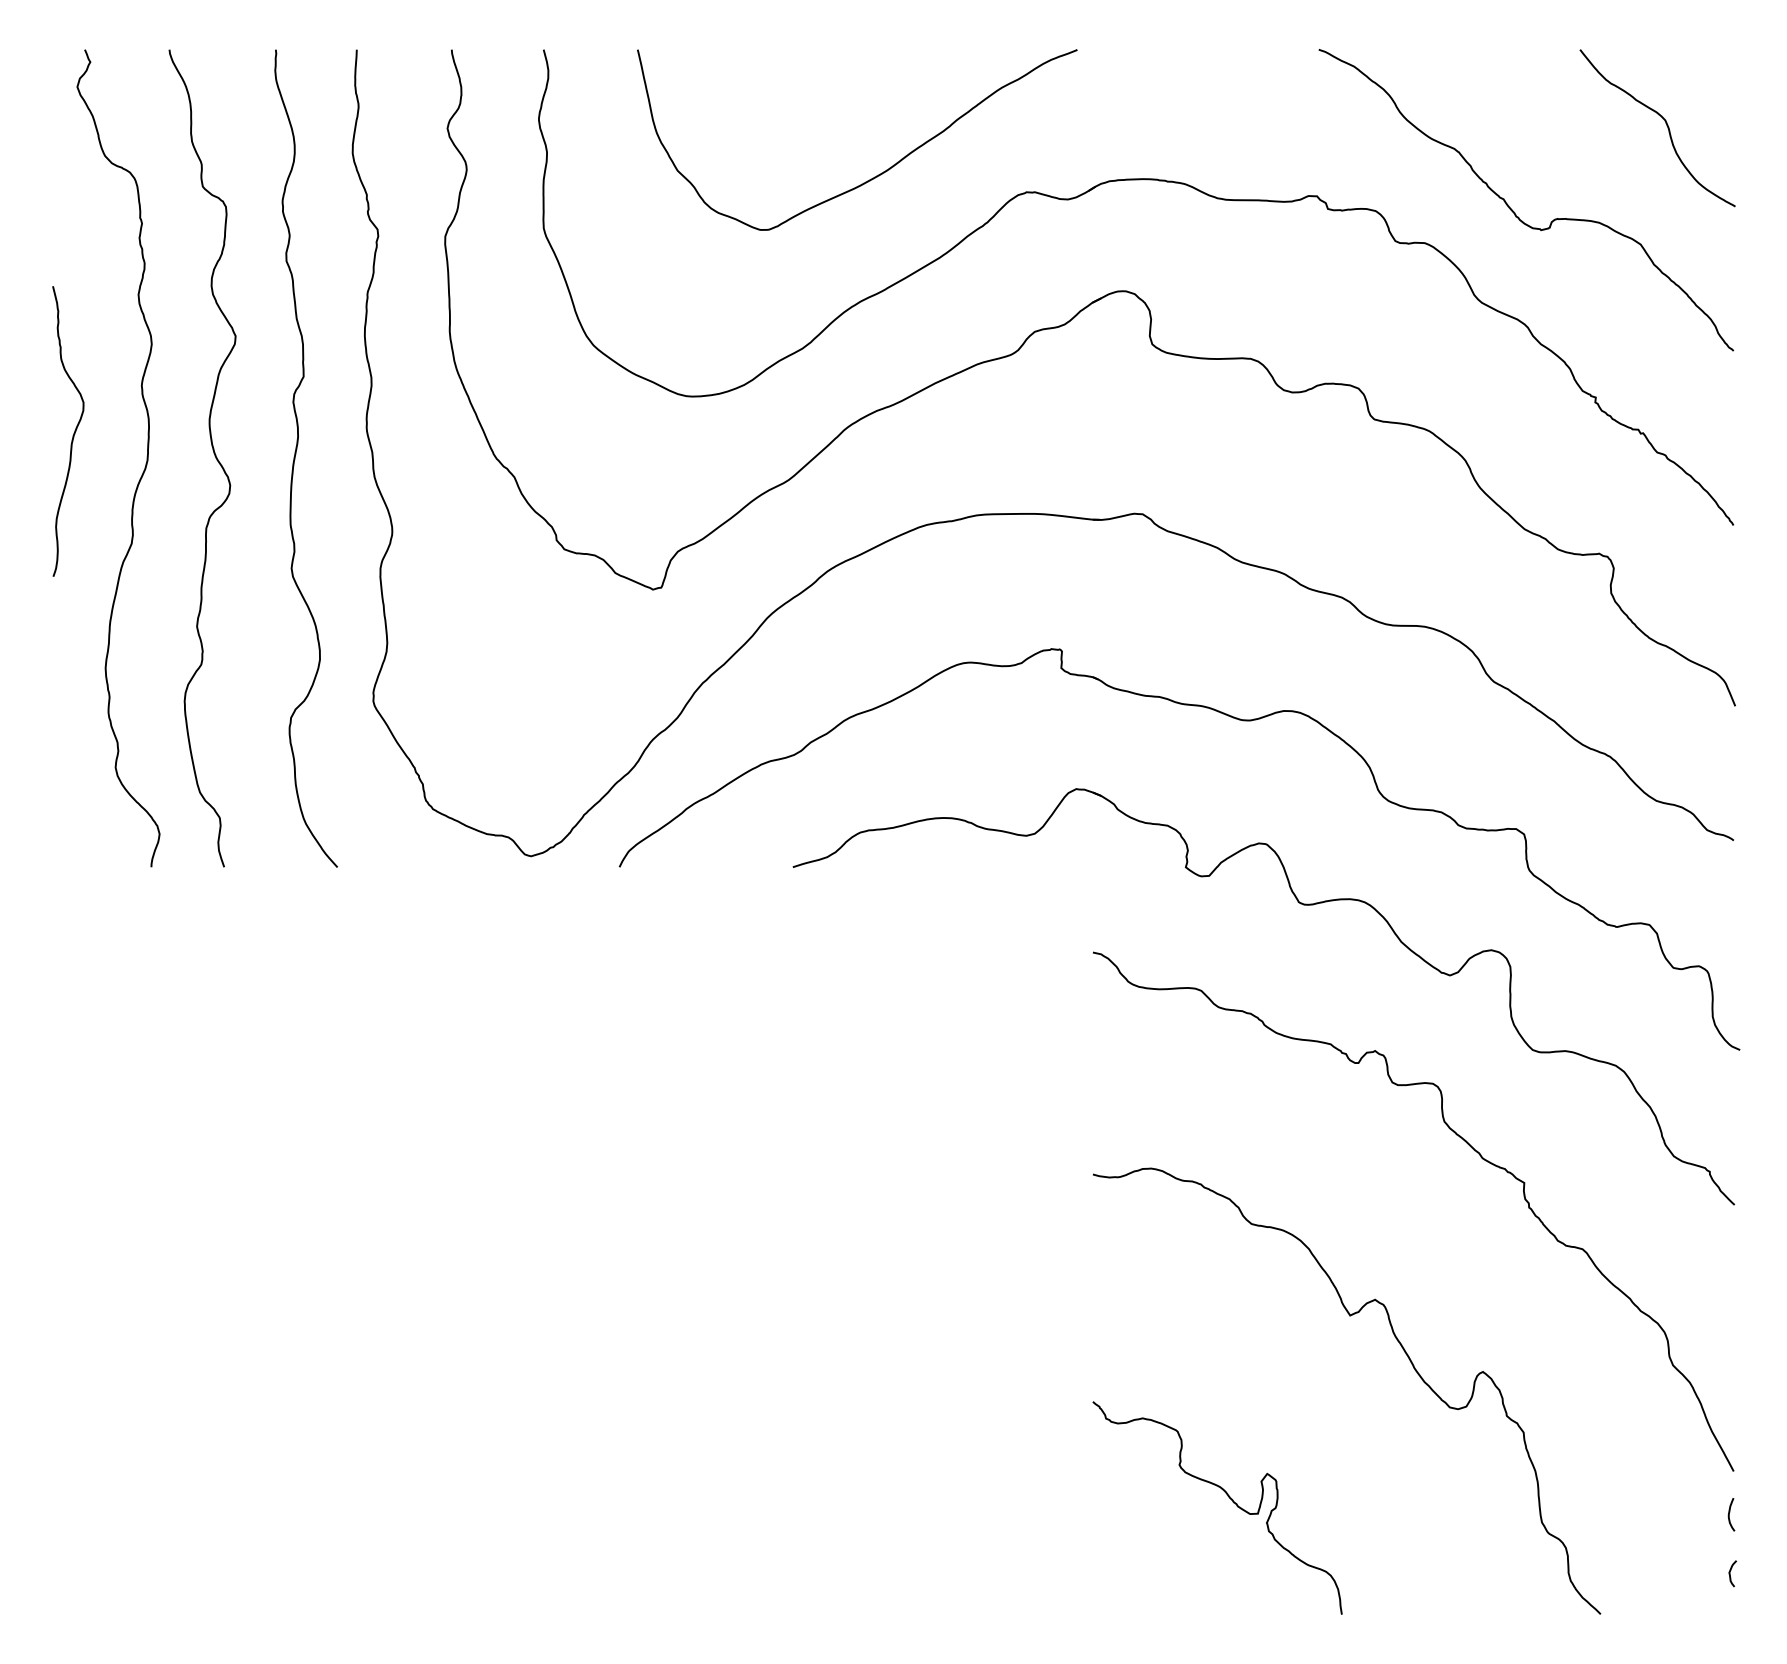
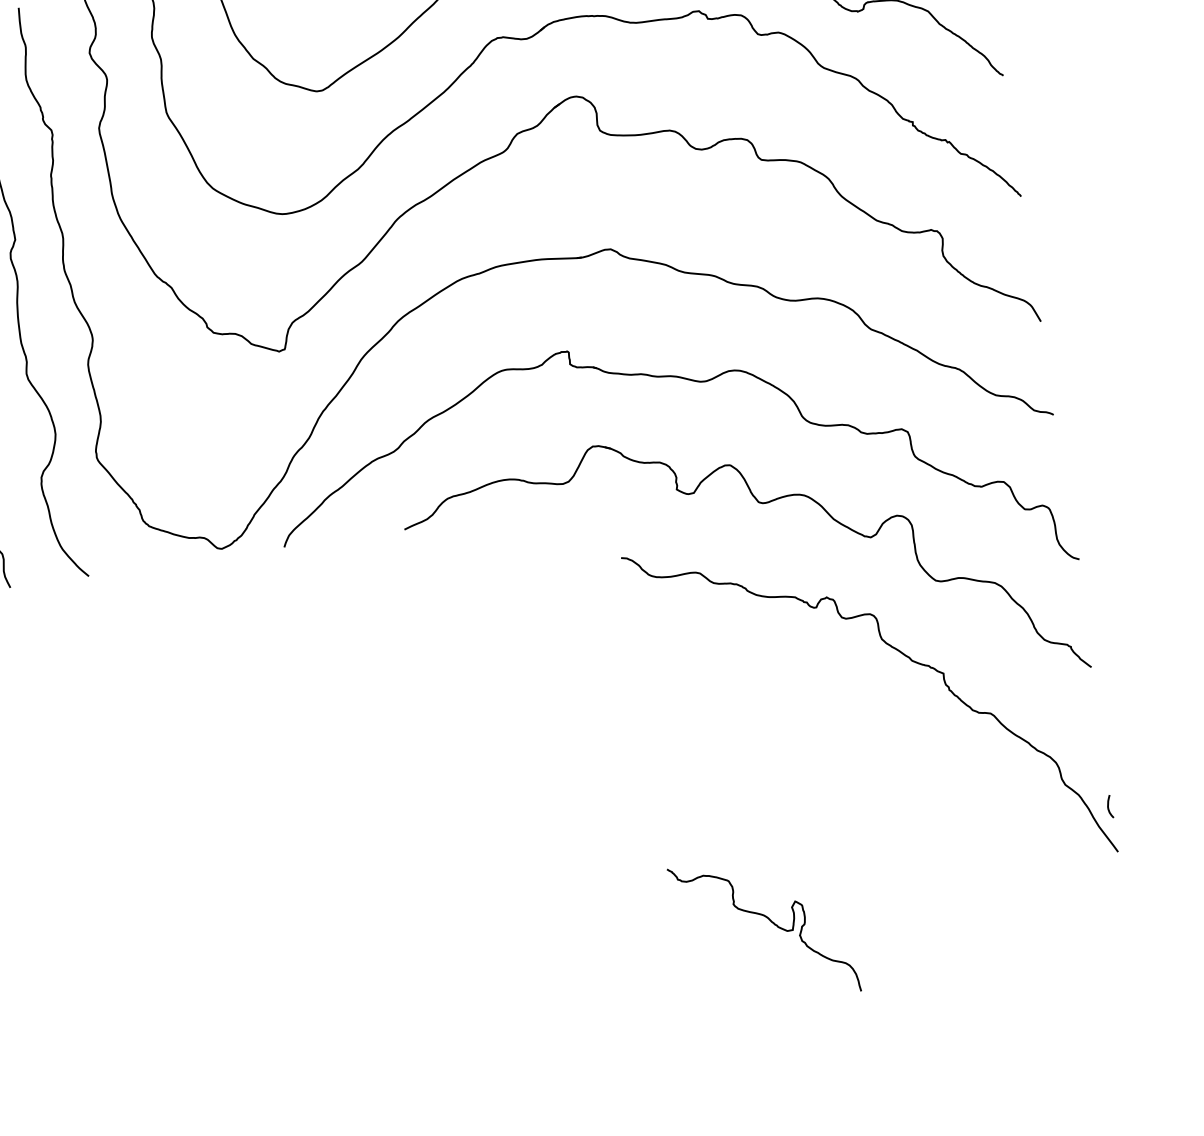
curve: (1405, 1354) -> (878, 804), removed
curve: (1729, 1514) -> (1108, 806), moved
curve: (1730, 1573) -> (1126, 923), removed

